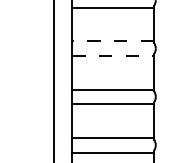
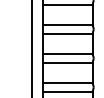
line: (113, 40) -> (68, 24), dashed -> solid
line: (113, 55) -> (68, 33), dashed -> solid

